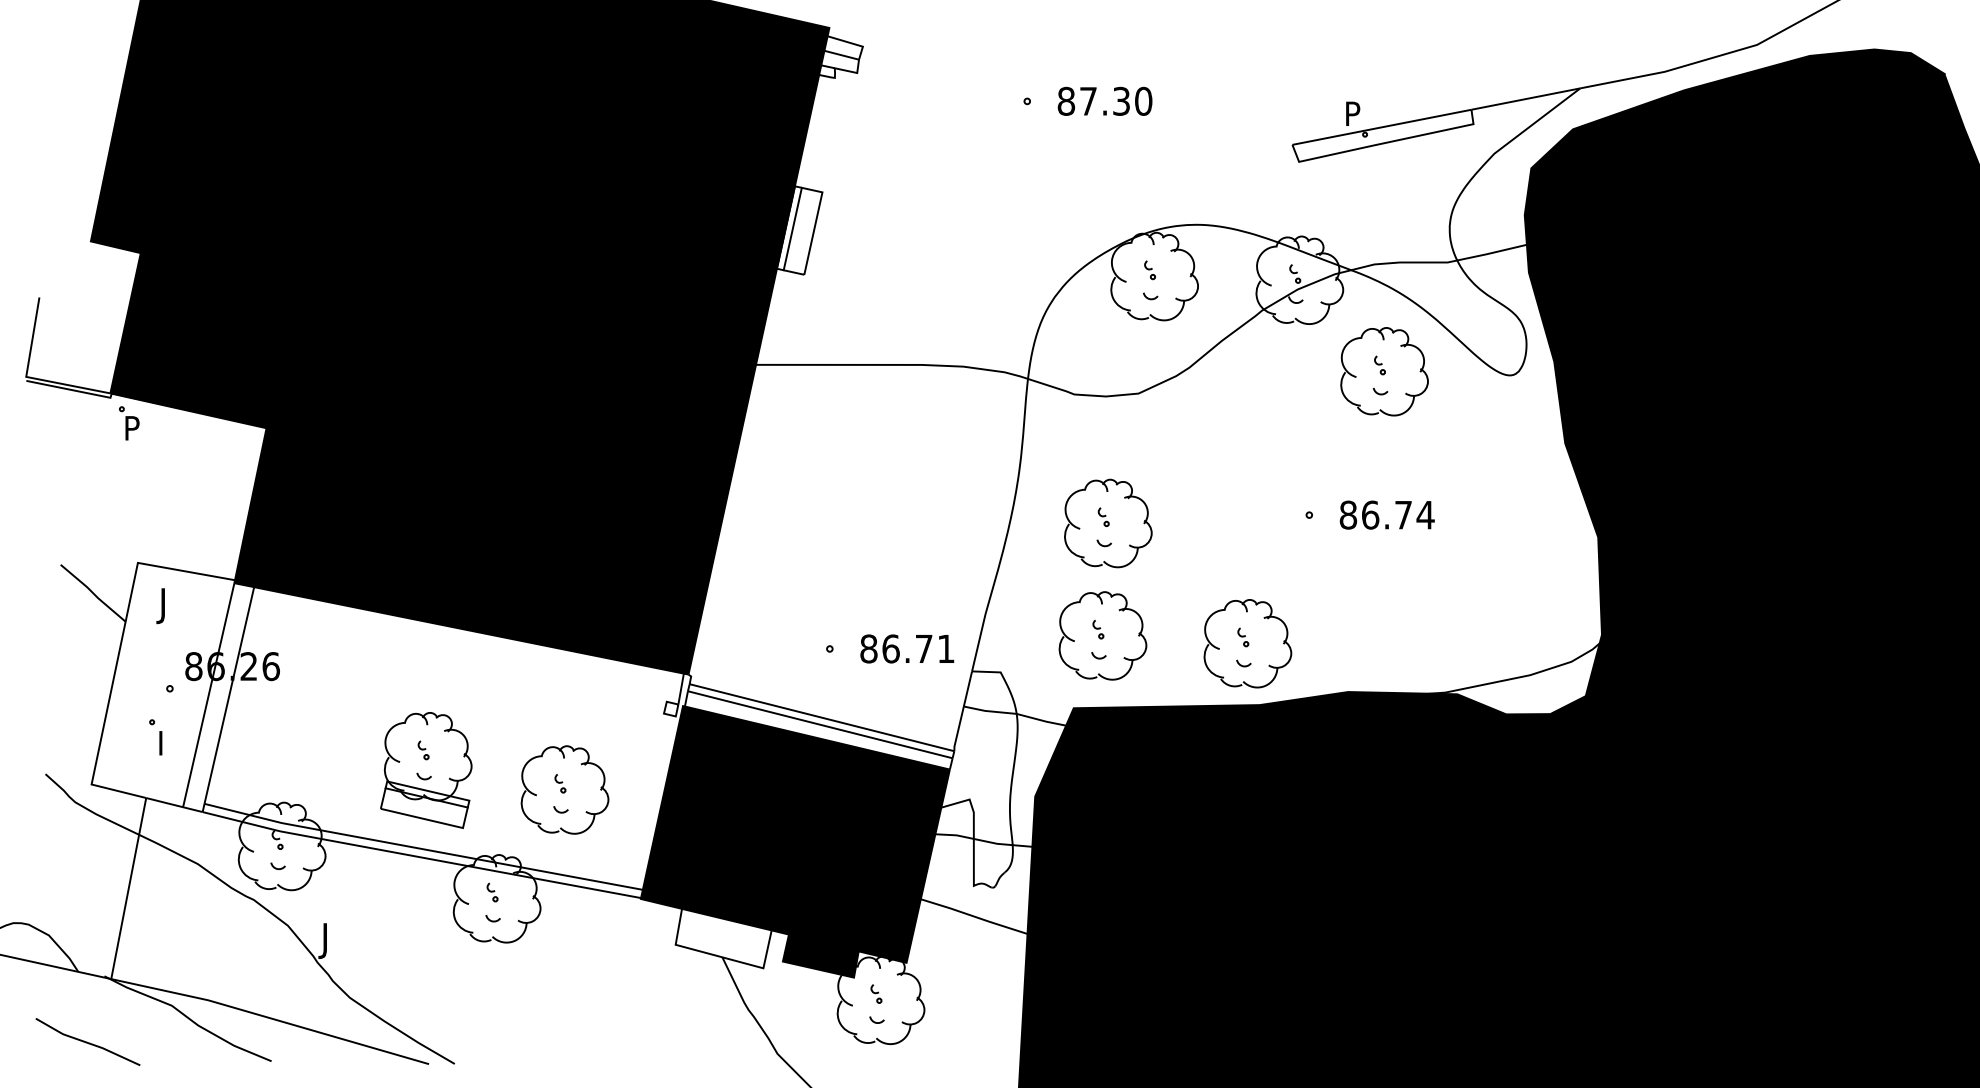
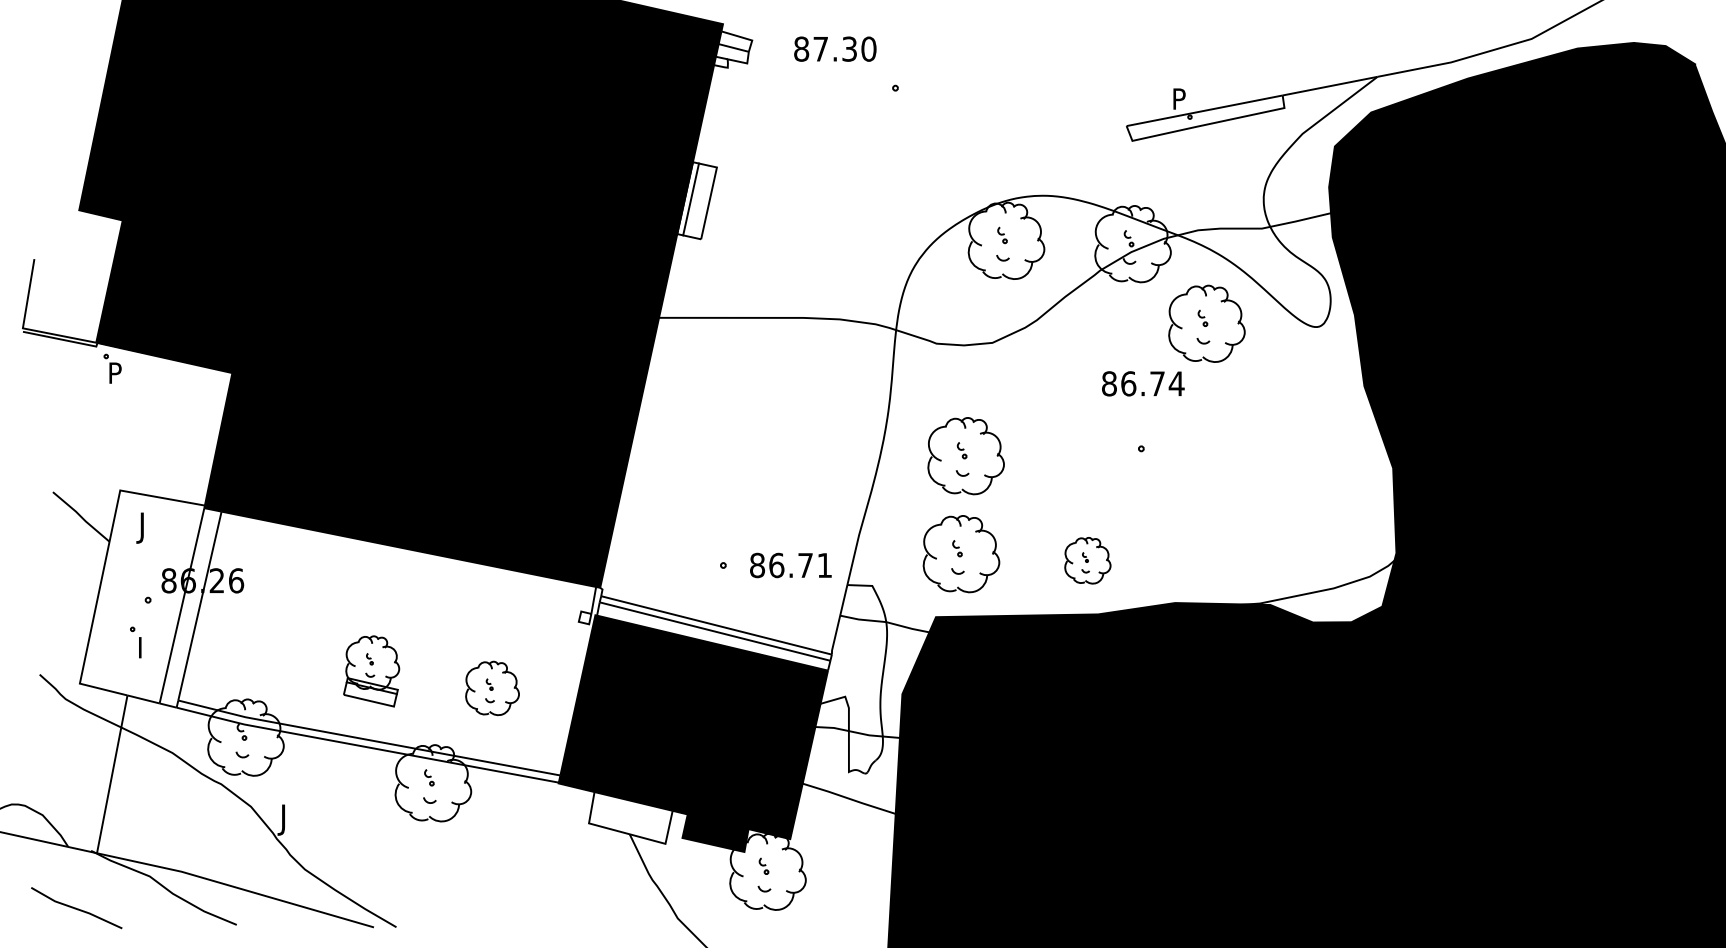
text: (1105, 100) -> (835, 48), moved
text: (1387, 514) -> (1143, 383), moved
part: (1247, 643) -> (1087, 560), size x0.6
part: (426, 770) -> (371, 671), size x0.7
part: (564, 790) -> (492, 688), size x0.7

